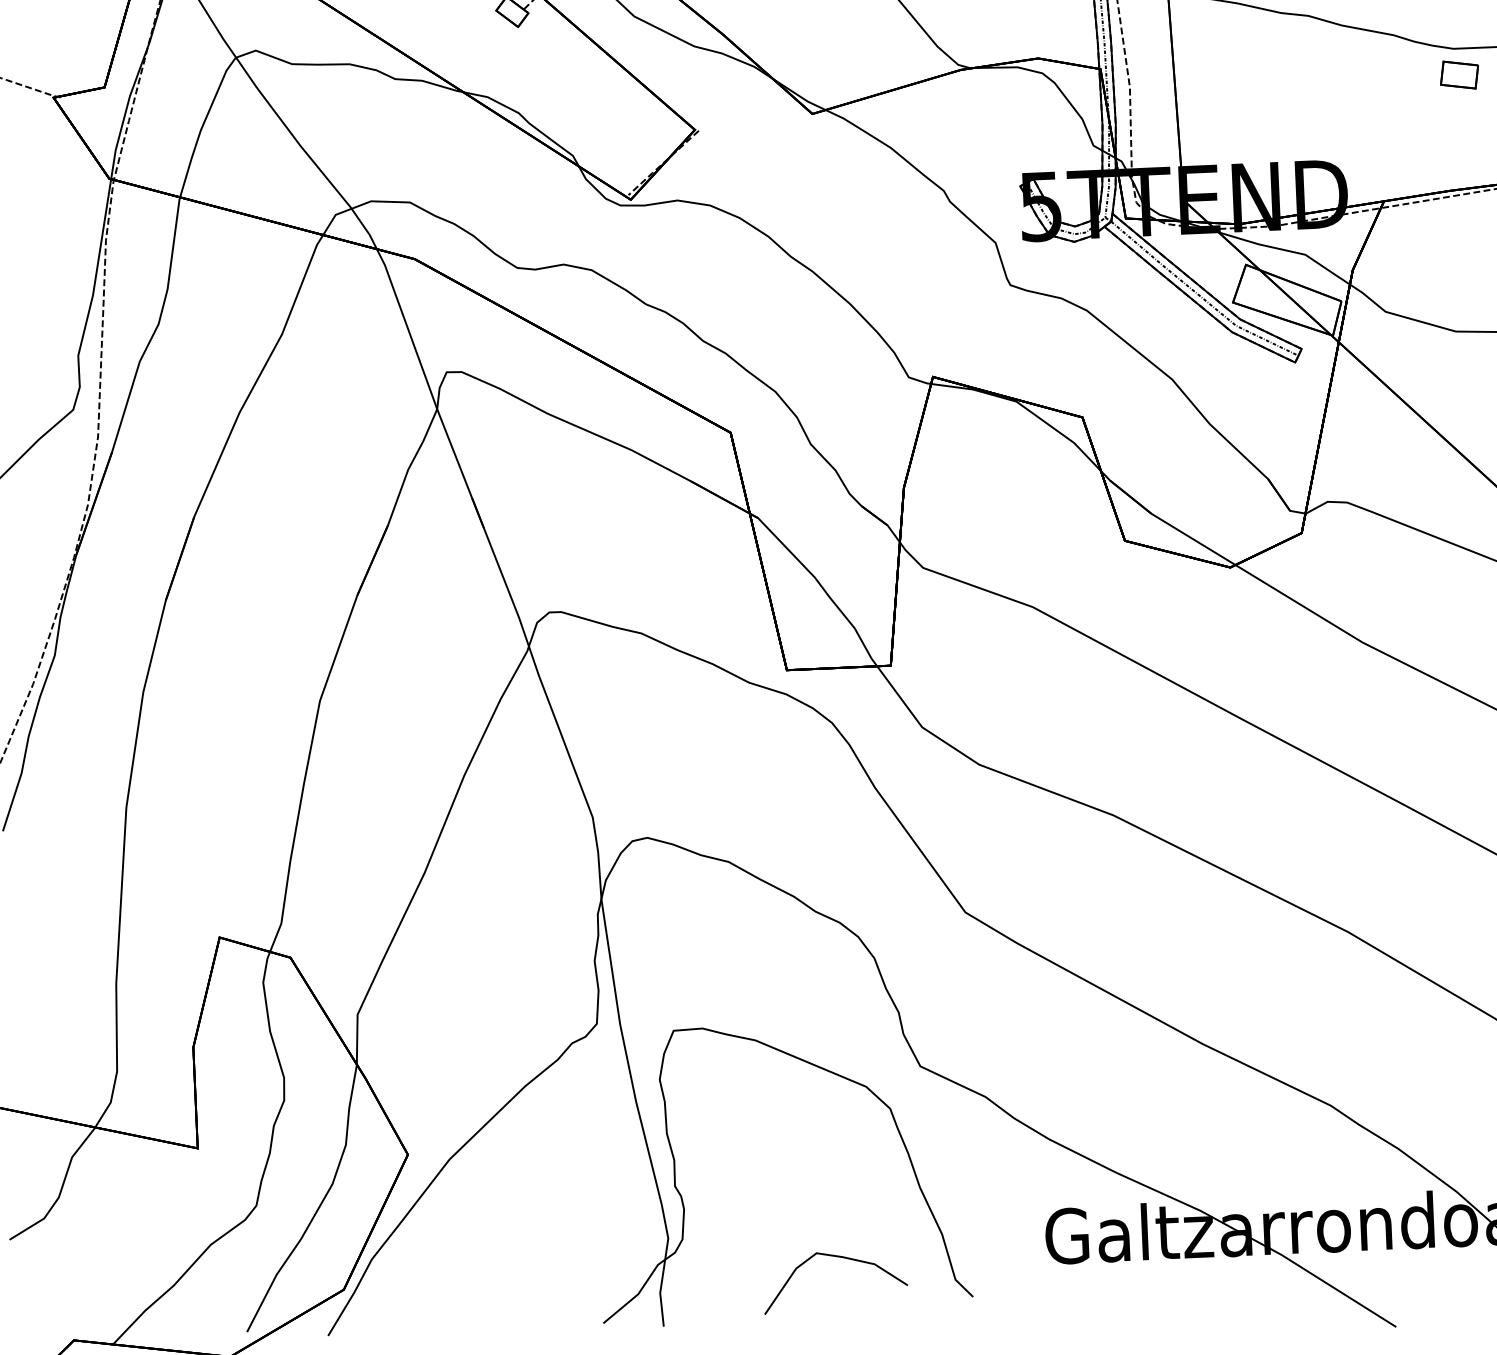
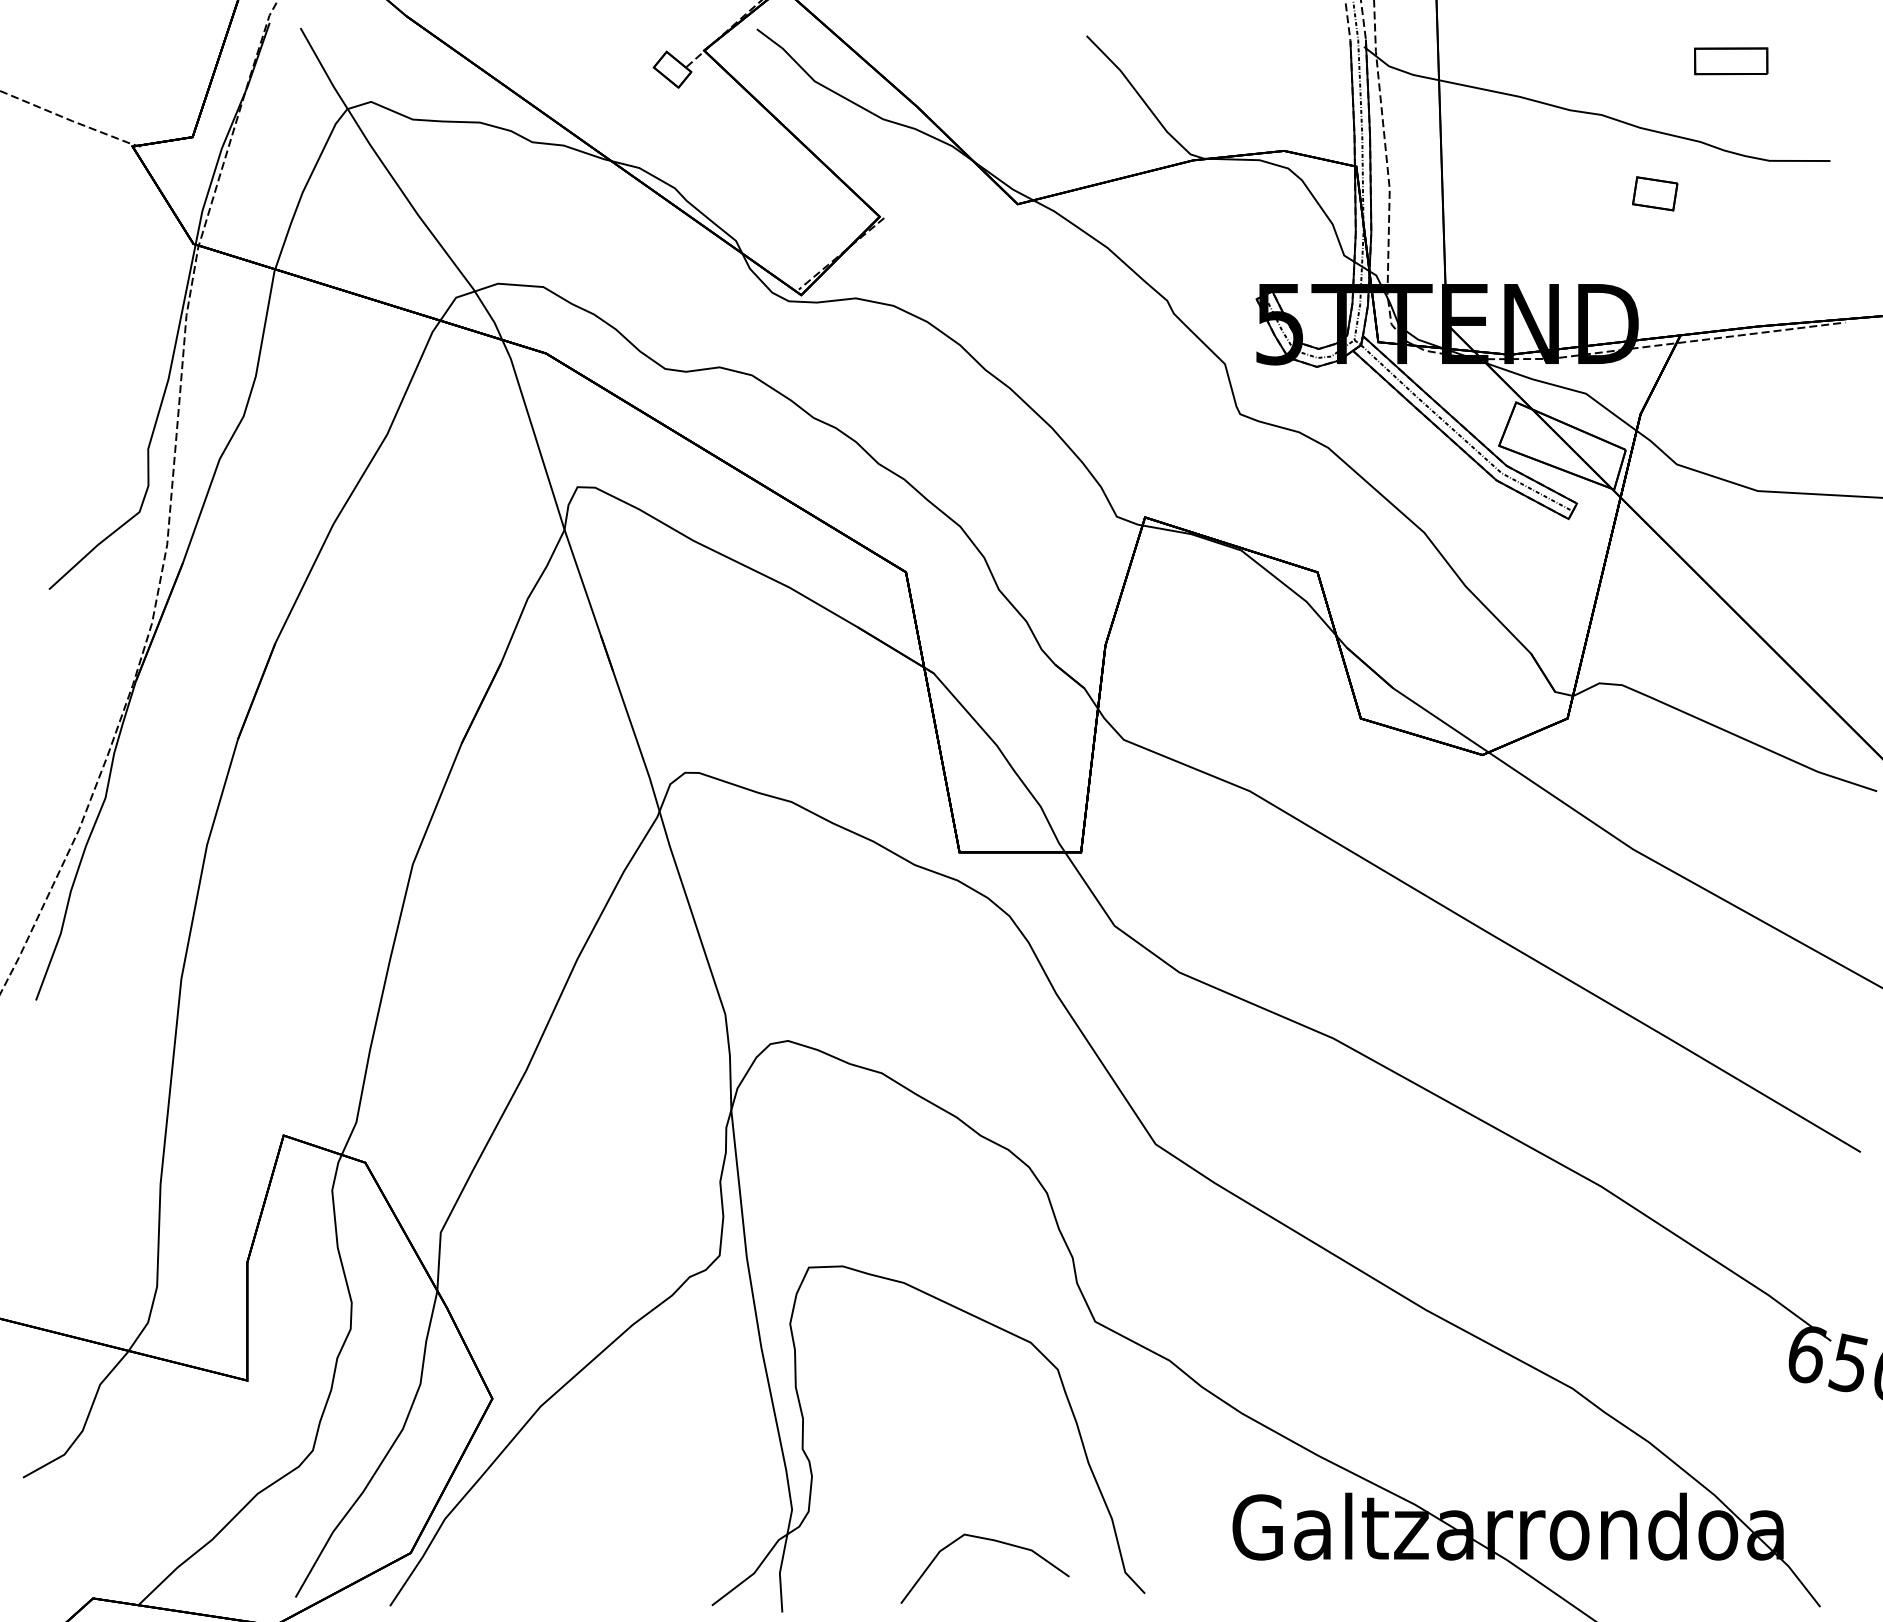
part: (1459, 74) -> (1655, 193), moved

